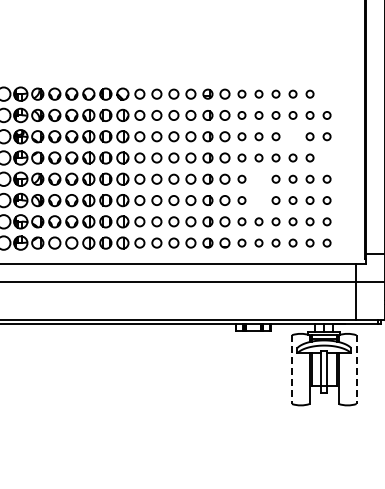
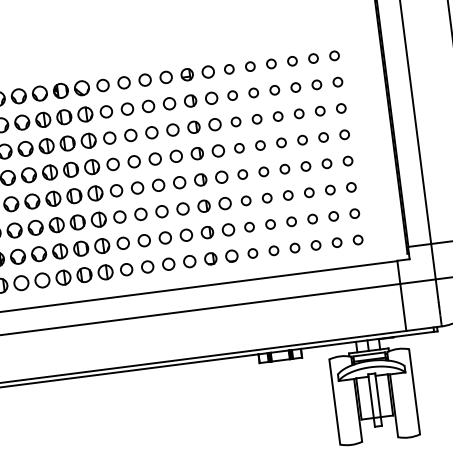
circle: (326, 93) -> (333, 55), added
circle: (292, 136) -> (298, 113), added
circle: (326, 157) -> (343, 134), added
circle: (258, 178) -> (263, 171), added
circle: (258, 200) -> (266, 198), added
line: (291, 370) -> (334, 403), dashed -> solid
line: (356, 370) -> (414, 392), dashed -> solid

